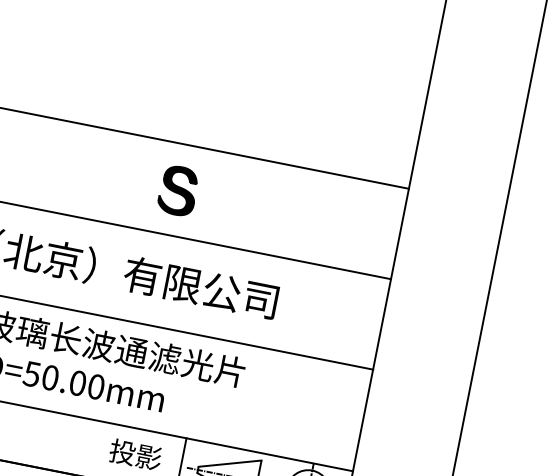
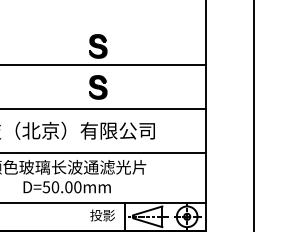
part: (195, 107) -> (98, 46), added

